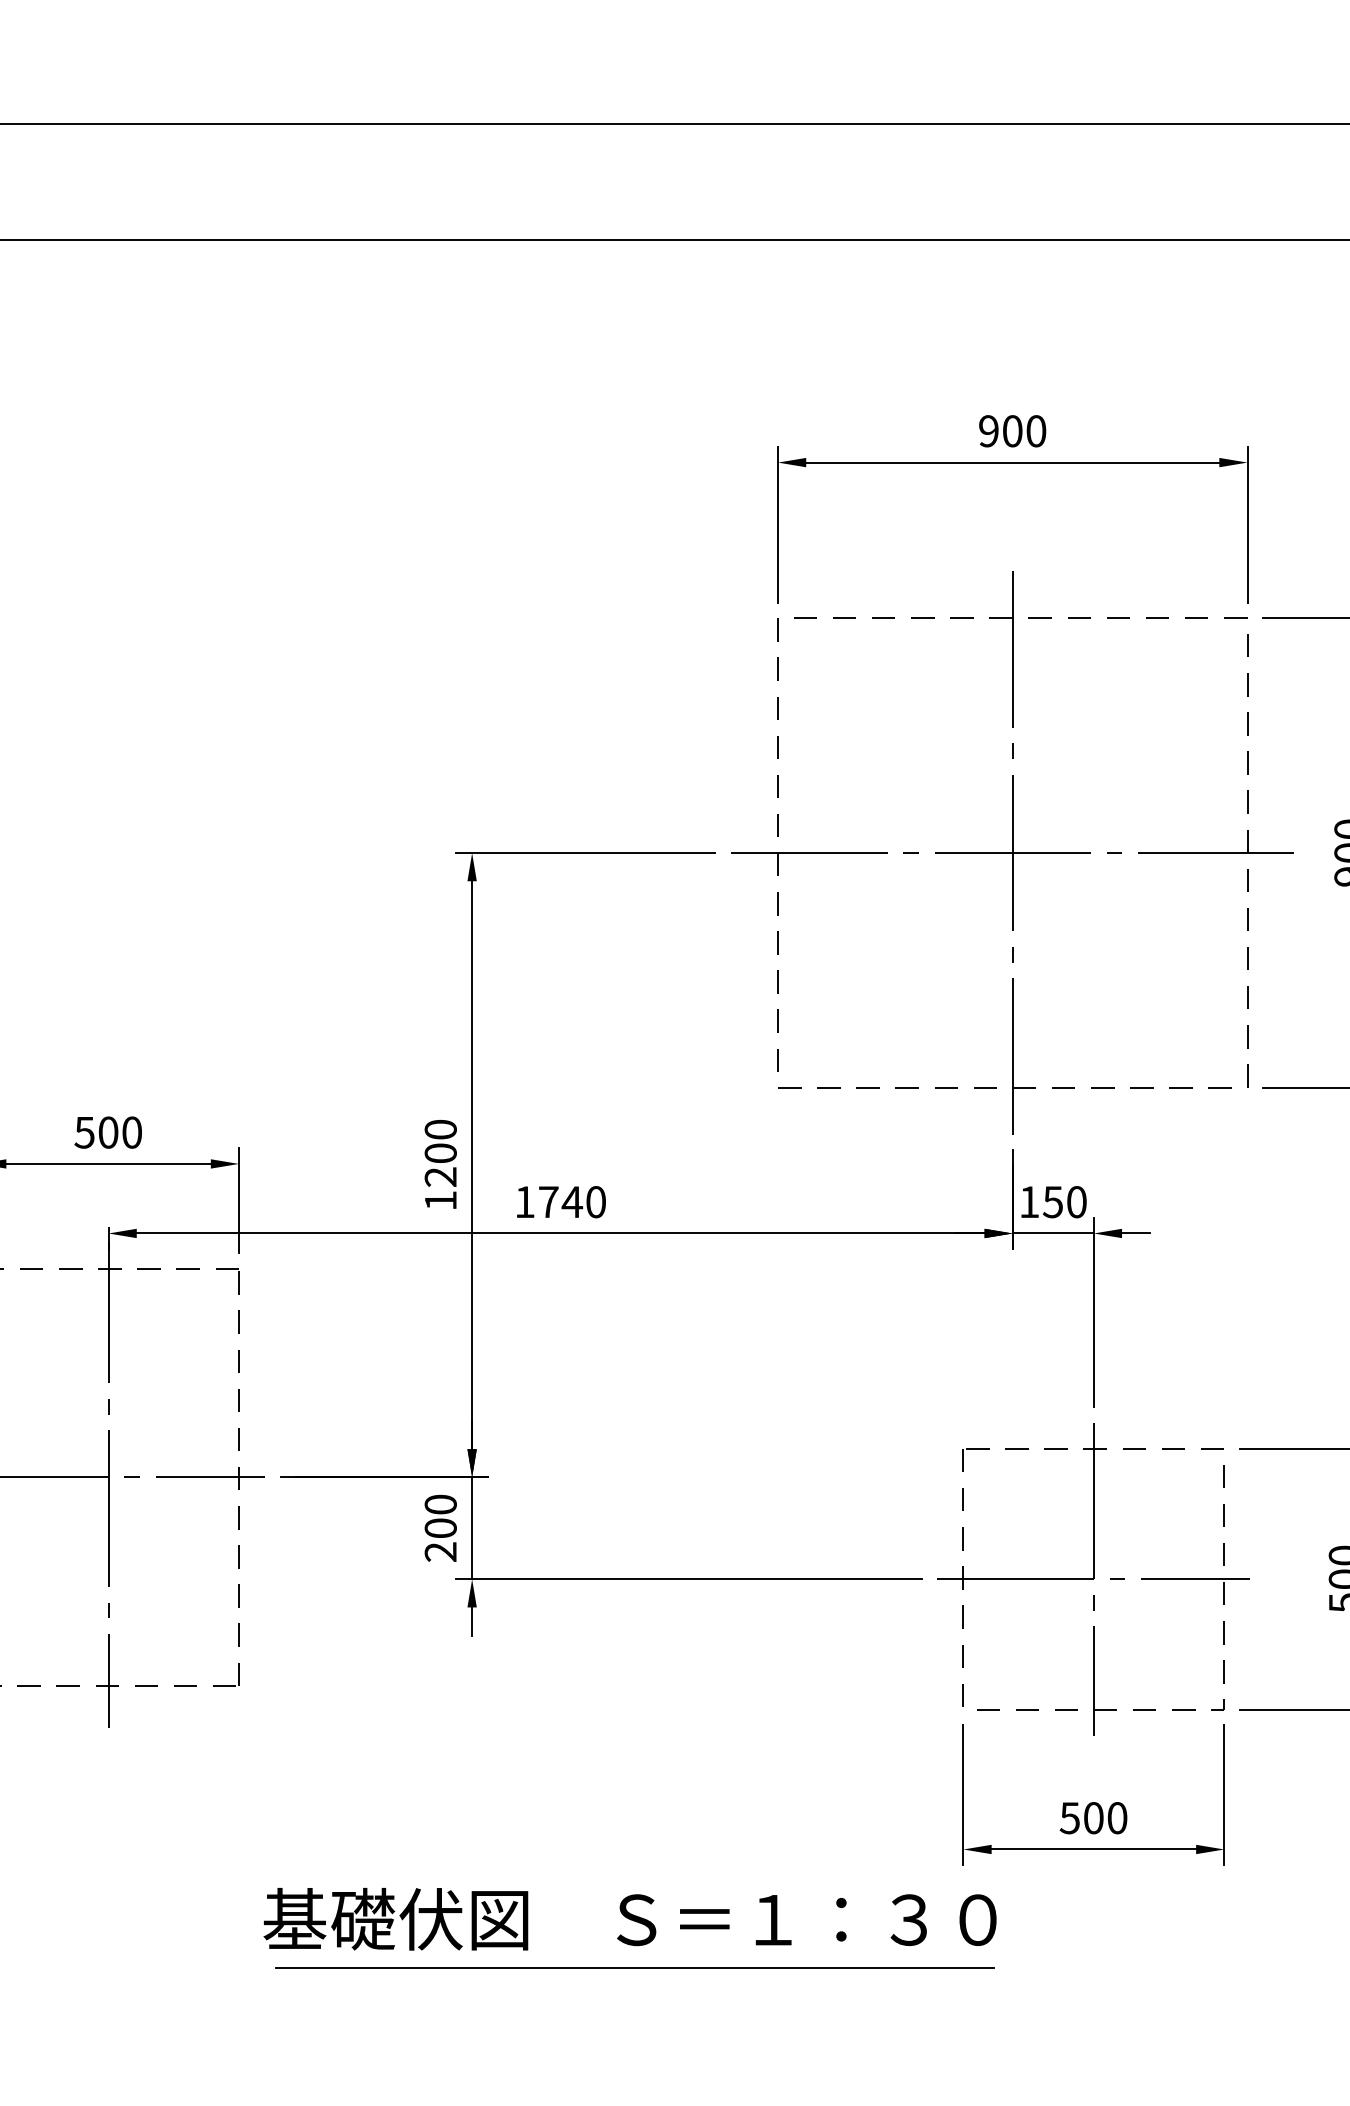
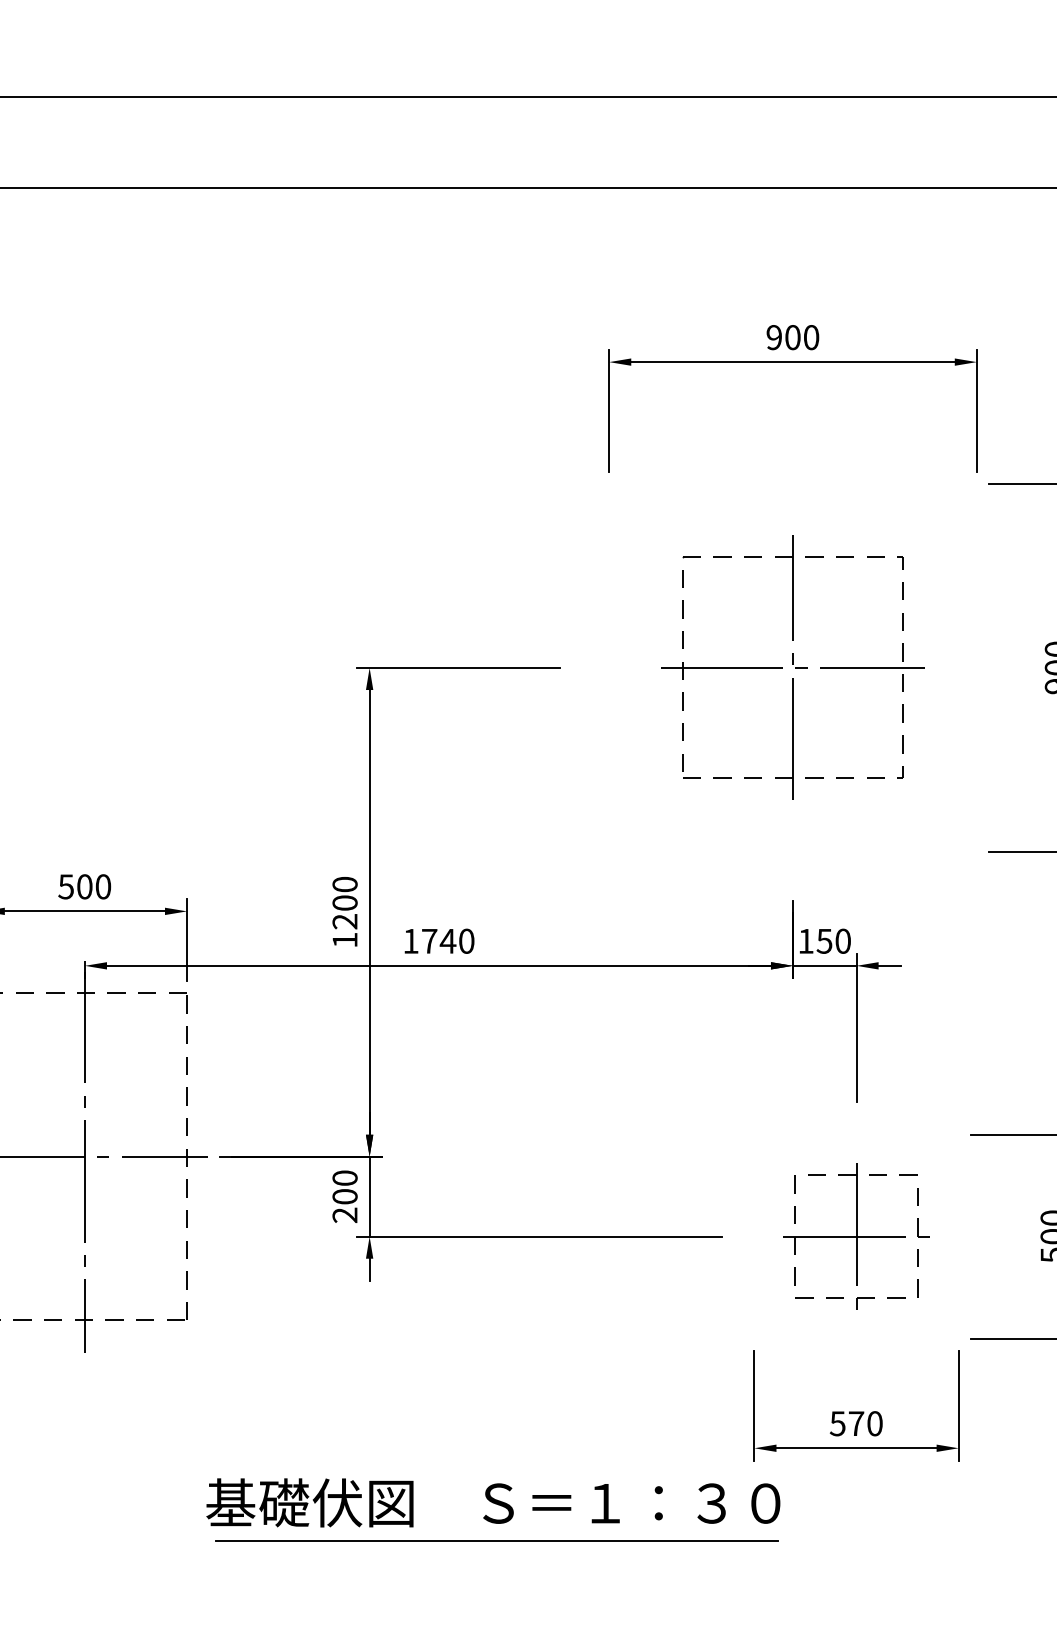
part: (1012, 852) -> (792, 667), size x0.6
part: (1093, 1579) -> (856, 1236), size x0.6
text: (1093, 1817) -> (856, 1423), 500 -> 570

